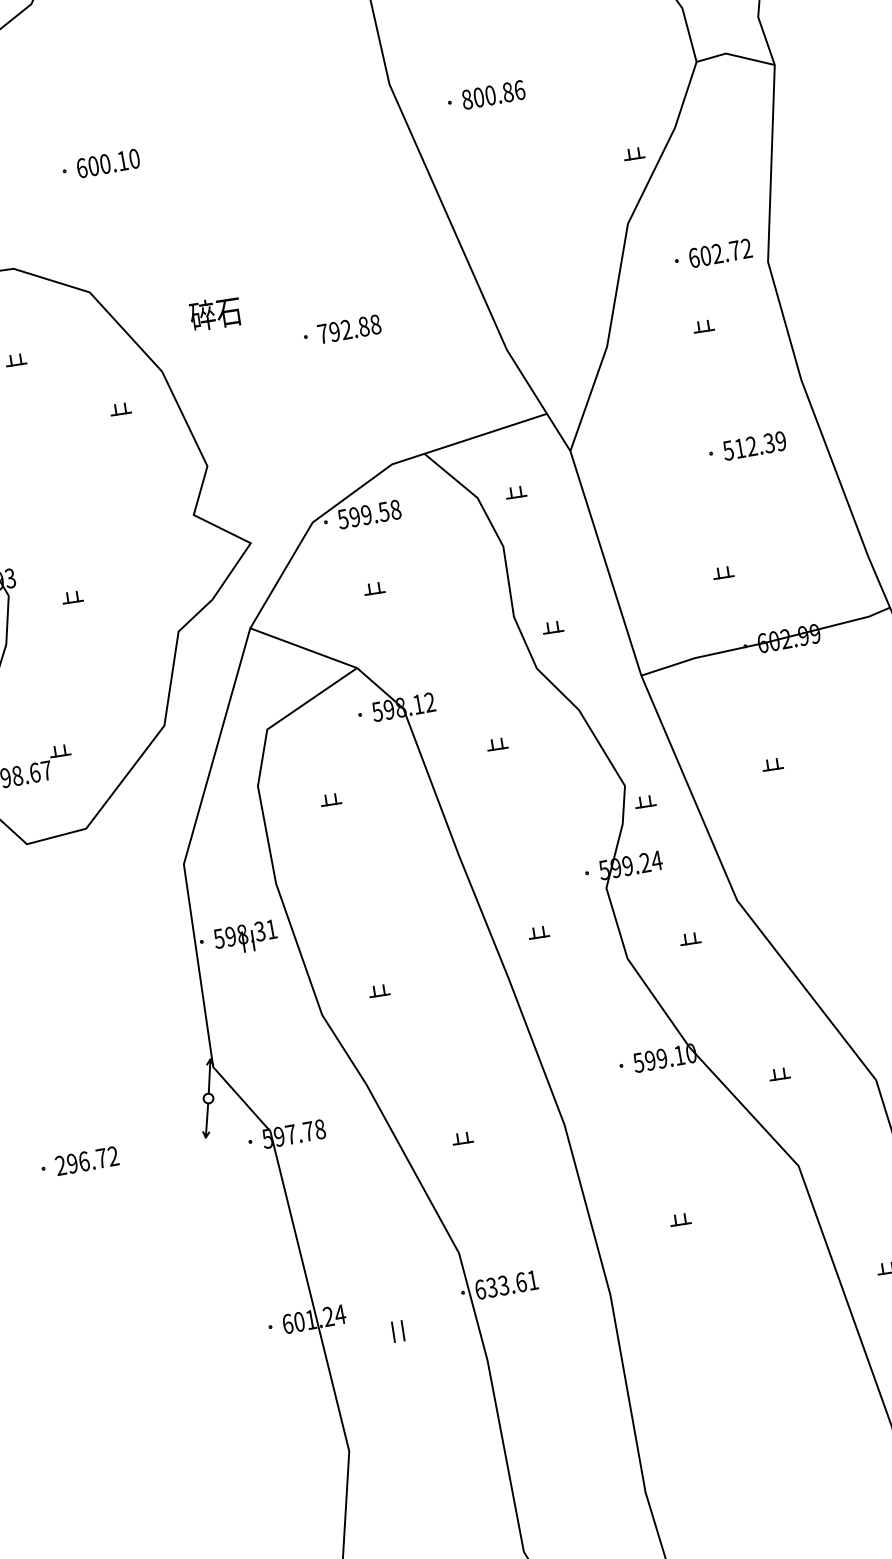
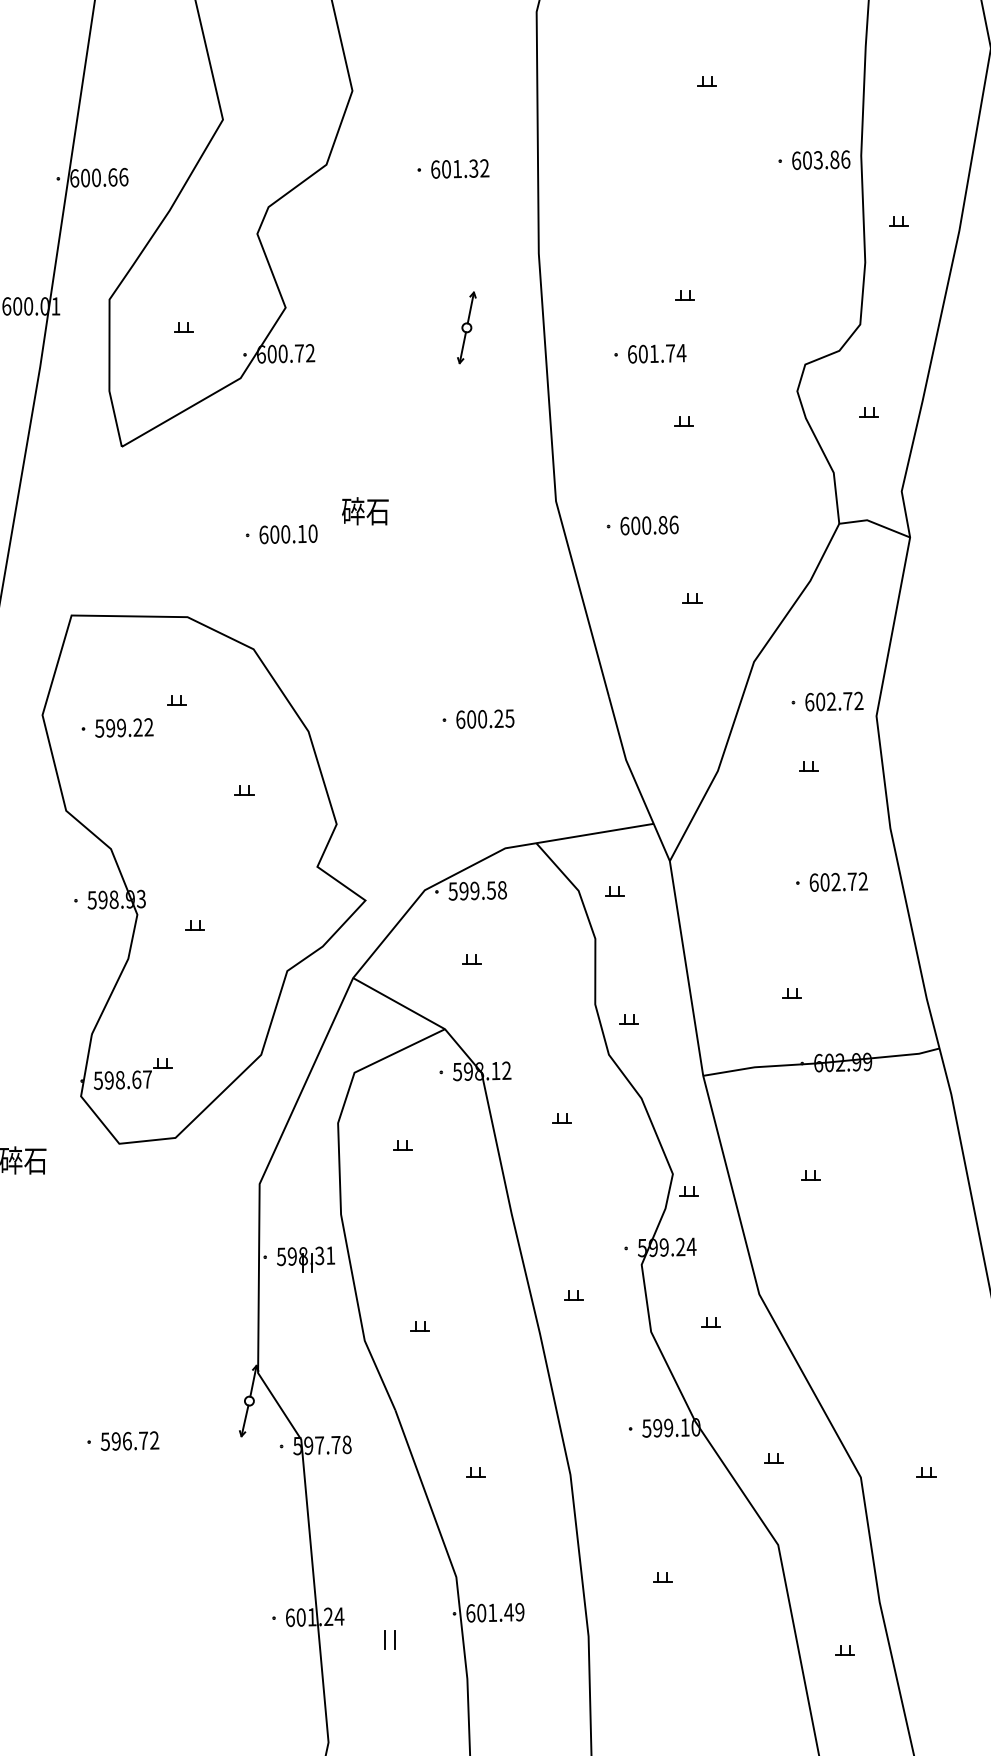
text: (466, 98) -> (624, 525), 800.86 -> 600.86
part: (634, 153) -> (692, 598), moved
text: (215, 313) -> (365, 511), moved
text: (349, 328) -> (485, 718), 792.88 -> 600.25
part: (120, 409) -> (244, 790), moved
text: (754, 445) -> (838, 881), 512.39 -> 602.72
text: (60, 1165) -> (105, 1441), 296.72 -> 596.72
text: (512, 1283) -> (500, 1612), 633.61 -> 601.49

